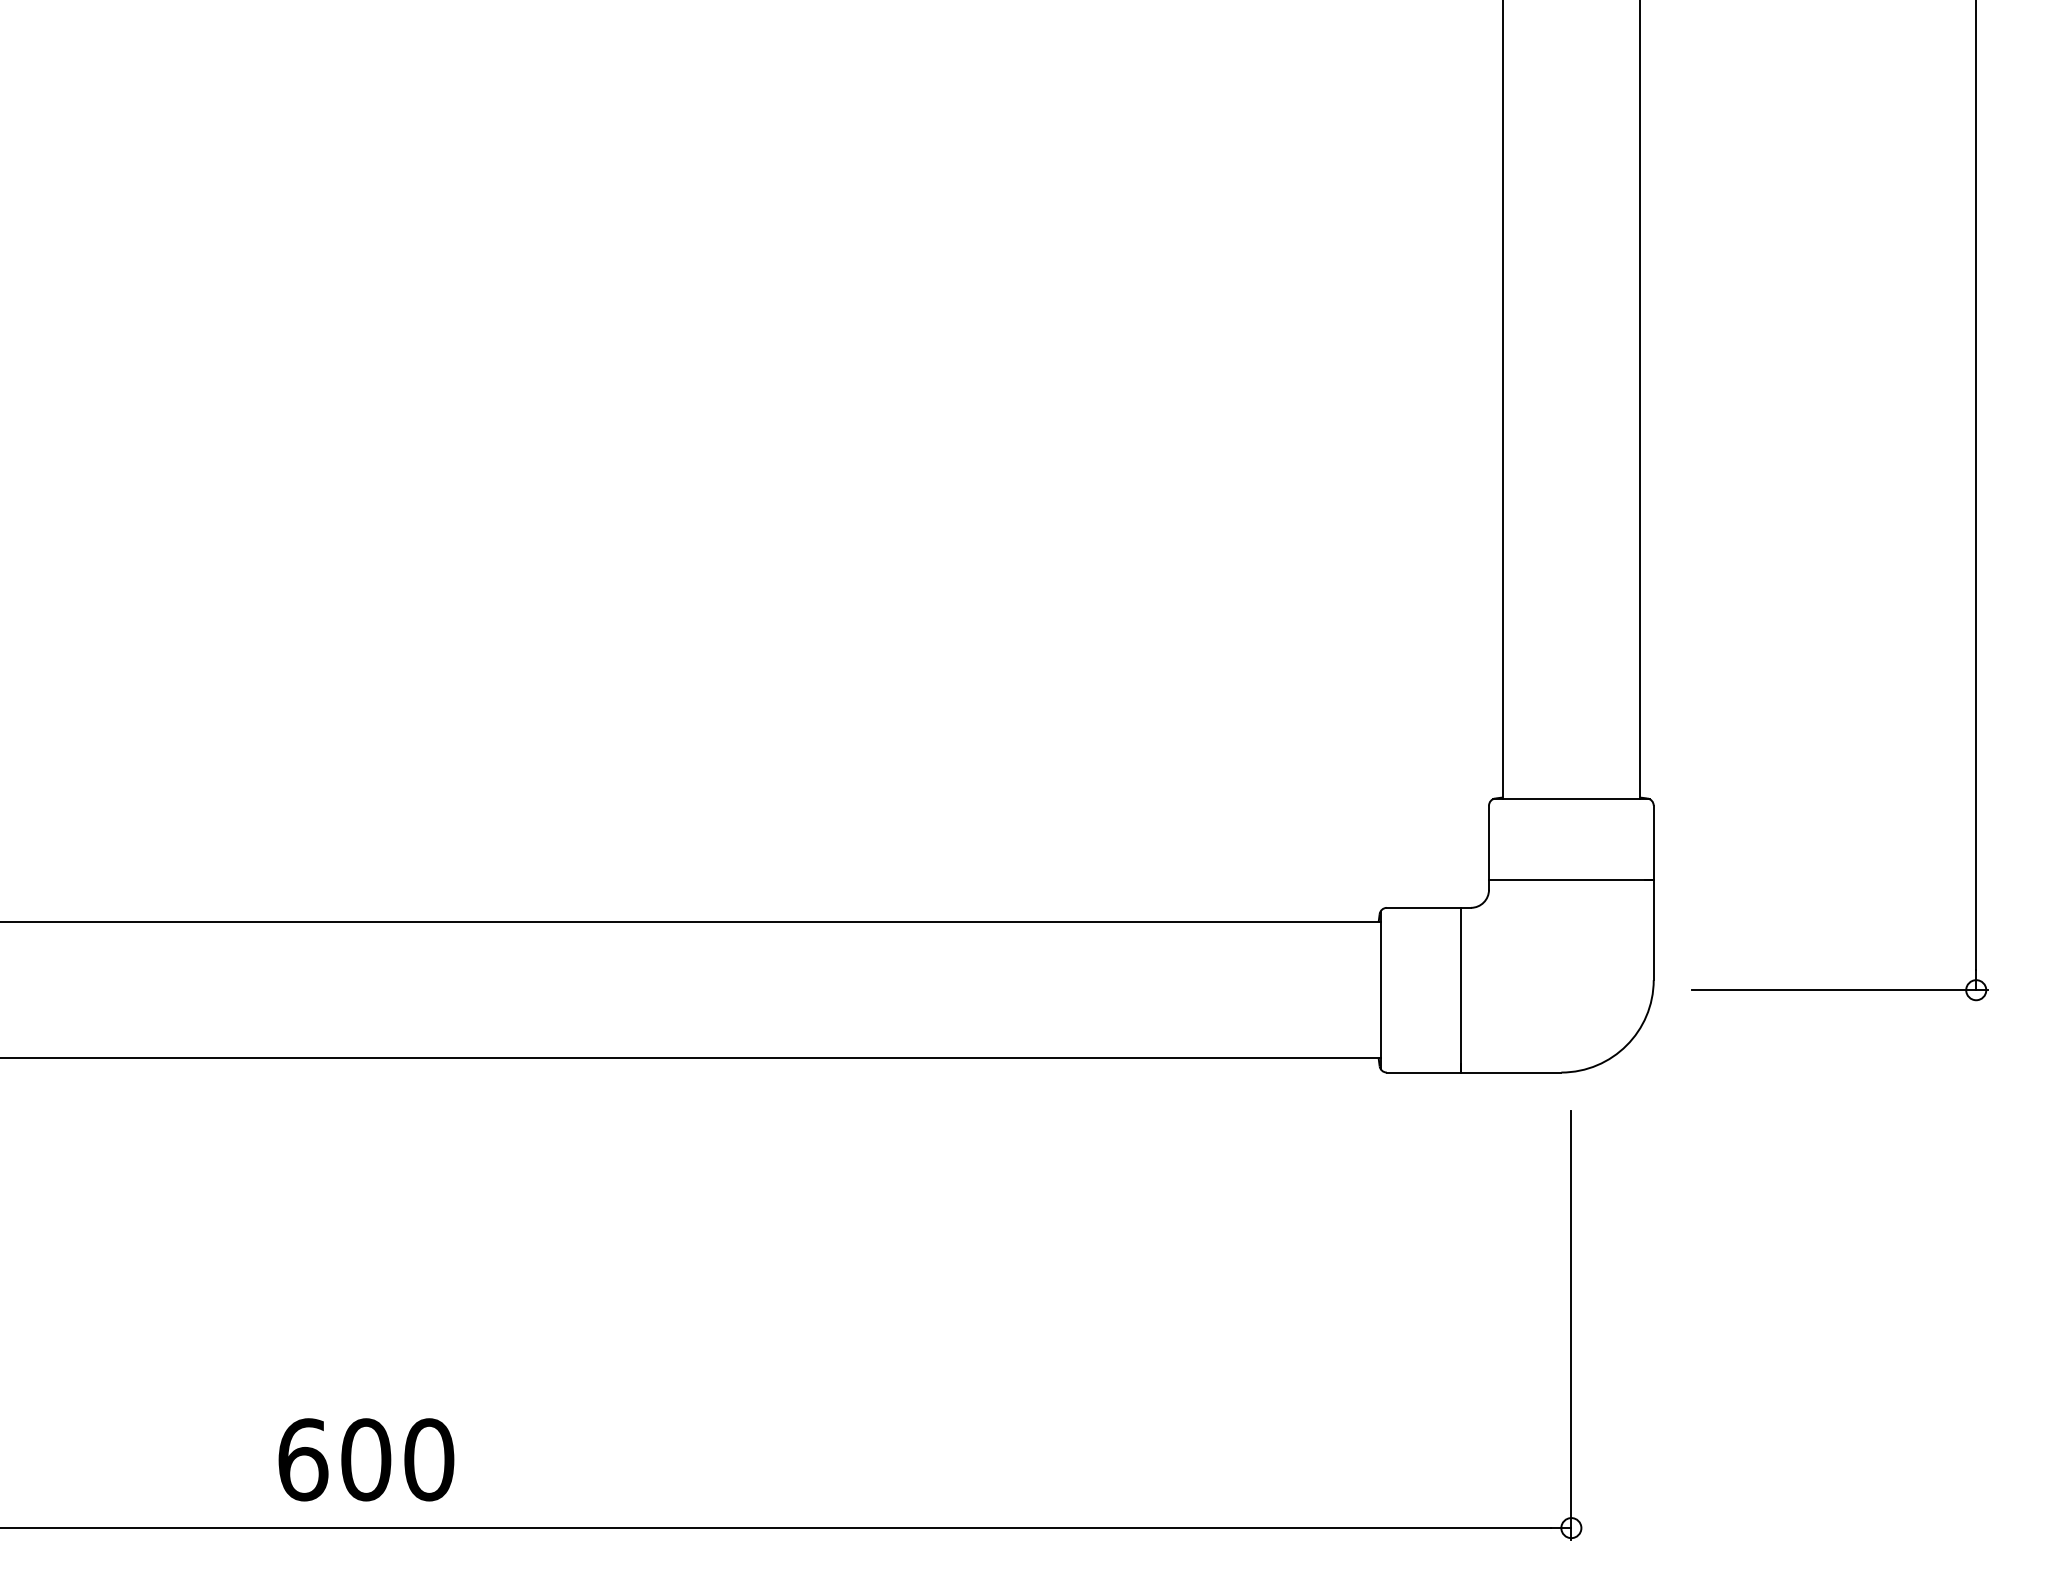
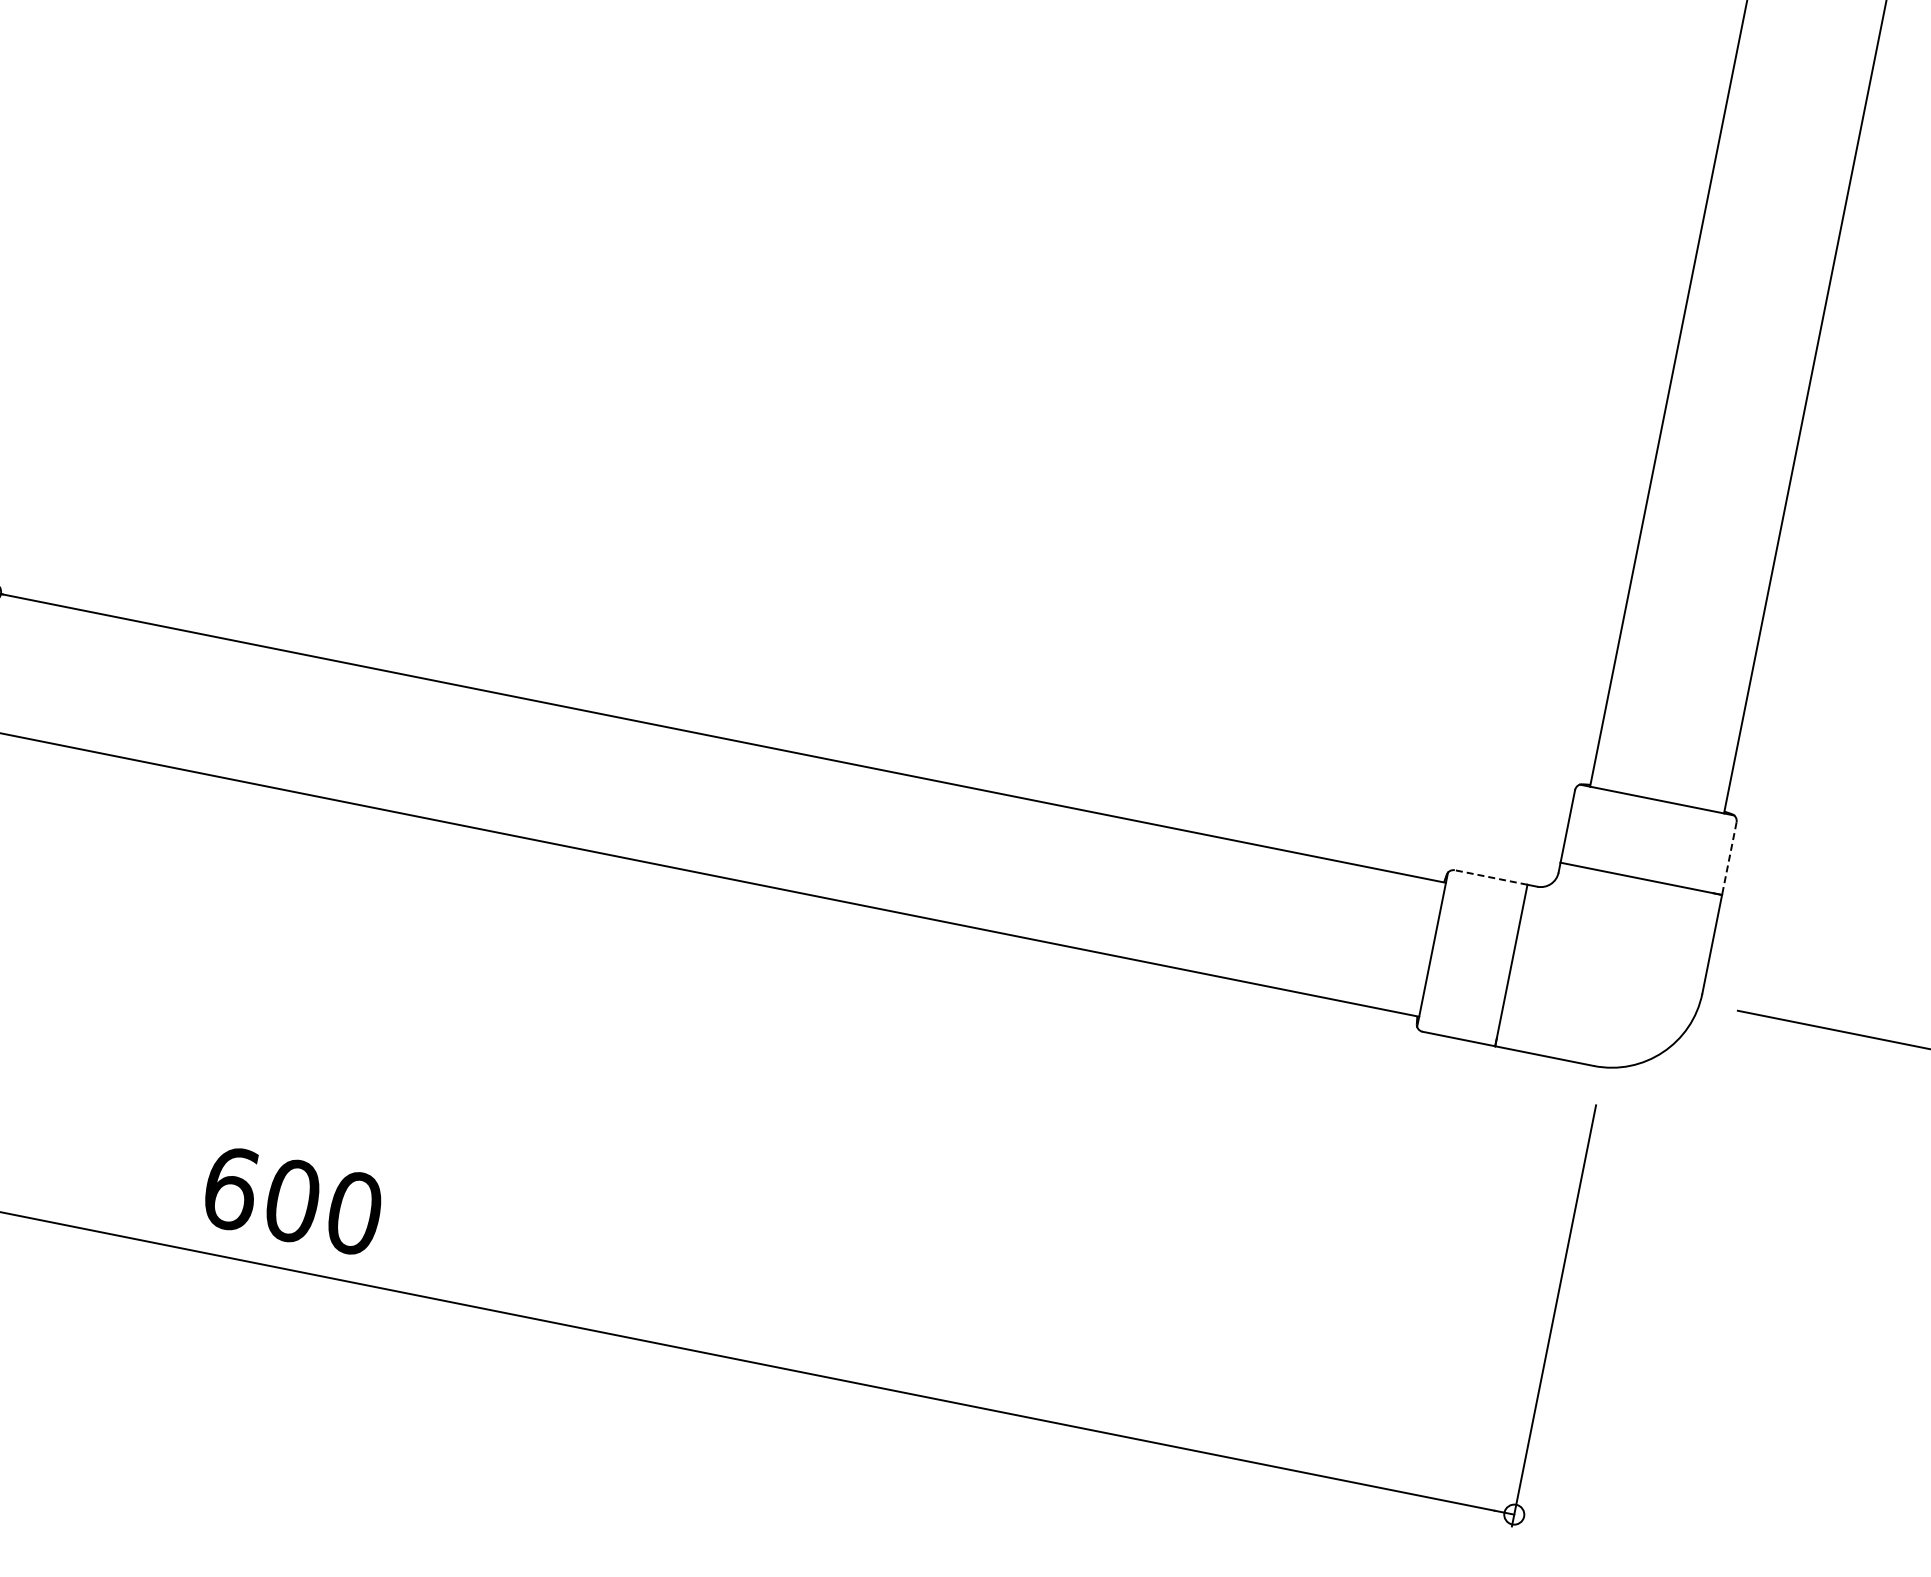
line: (1653, 843) -> (1728, 859), solid -> dashed
line: (1423, 907) -> (1490, 877), solid -> dashed
text: (366, 1459) -> (293, 1200), moved

